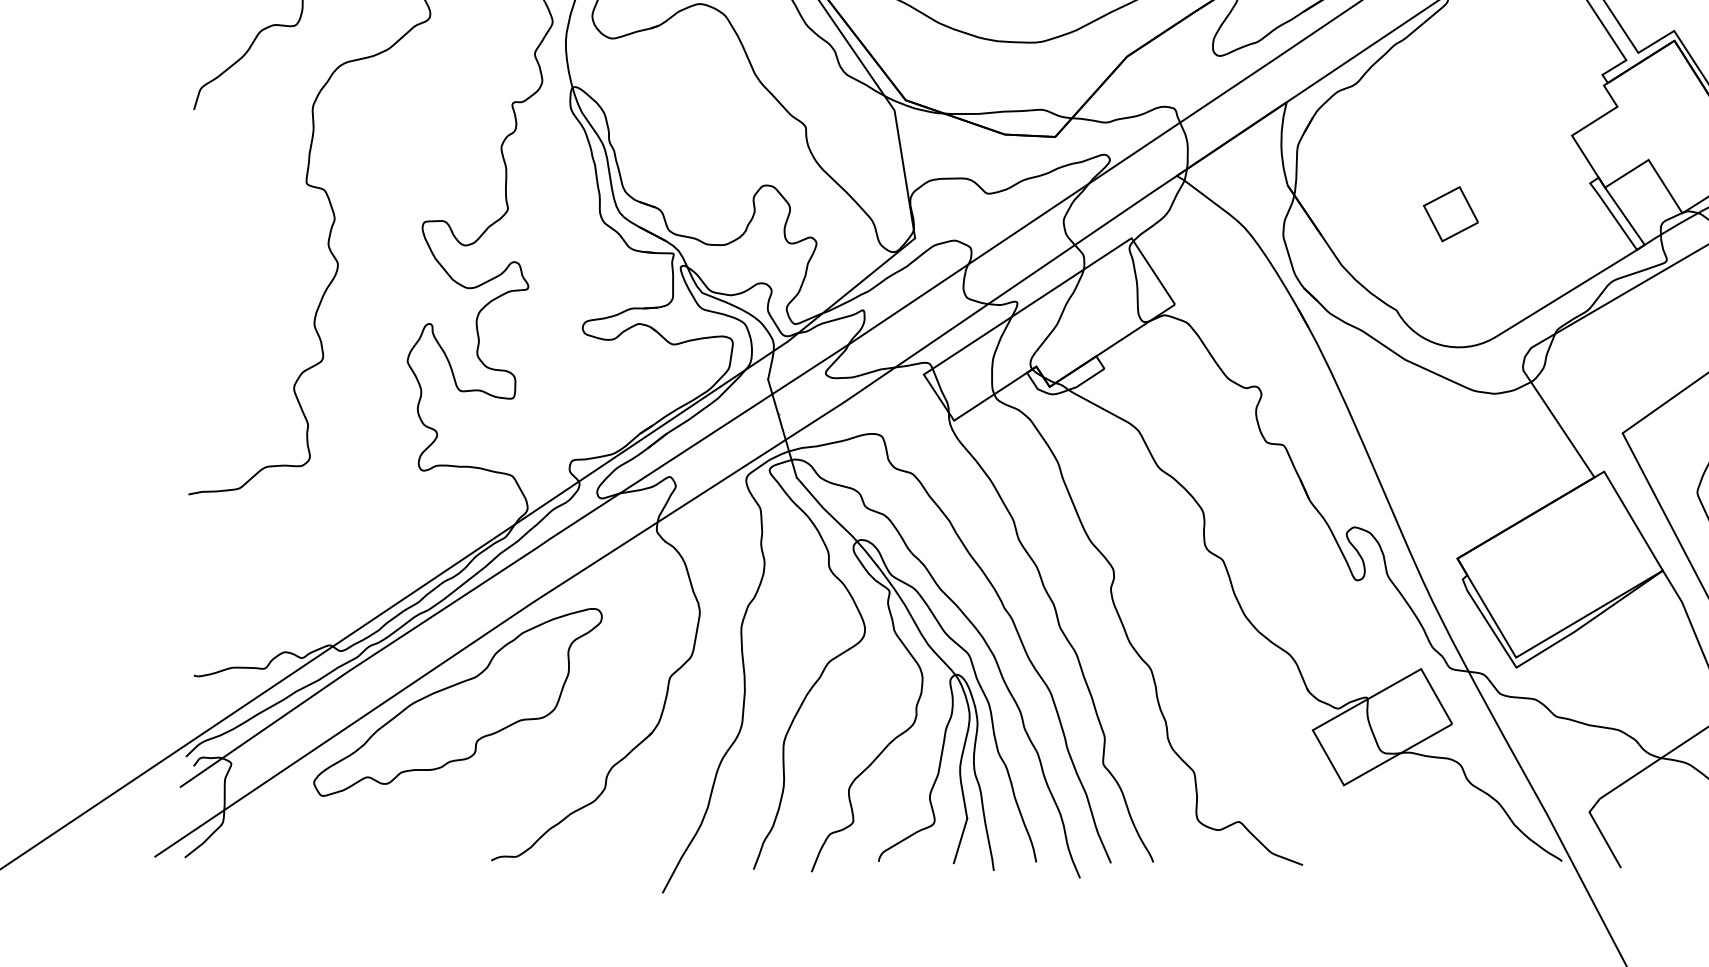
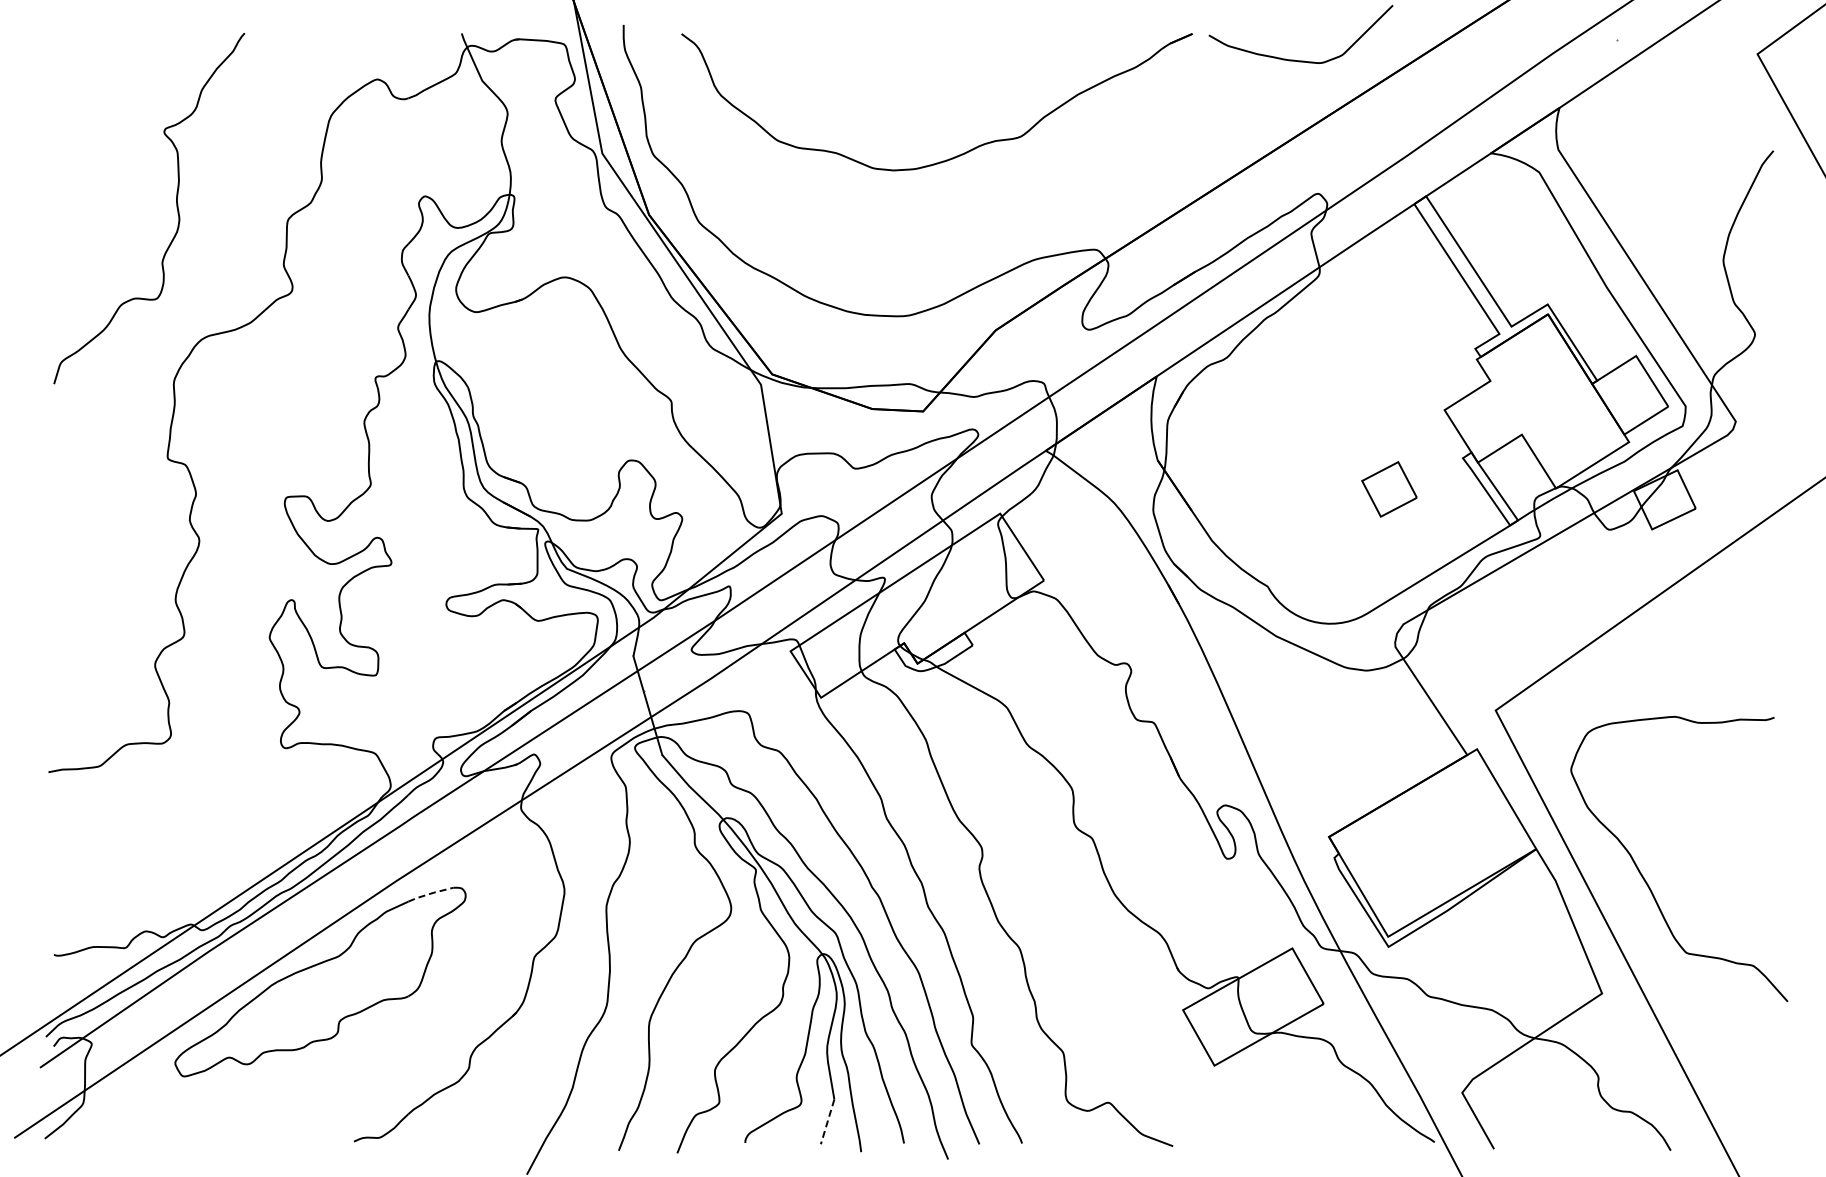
part: (1450, 214) -> (1389, 489), moved
line: (567, 614) -> (430, 893), solid -> dashed
line: (960, 841) -> (827, 1122), solid -> dashed

